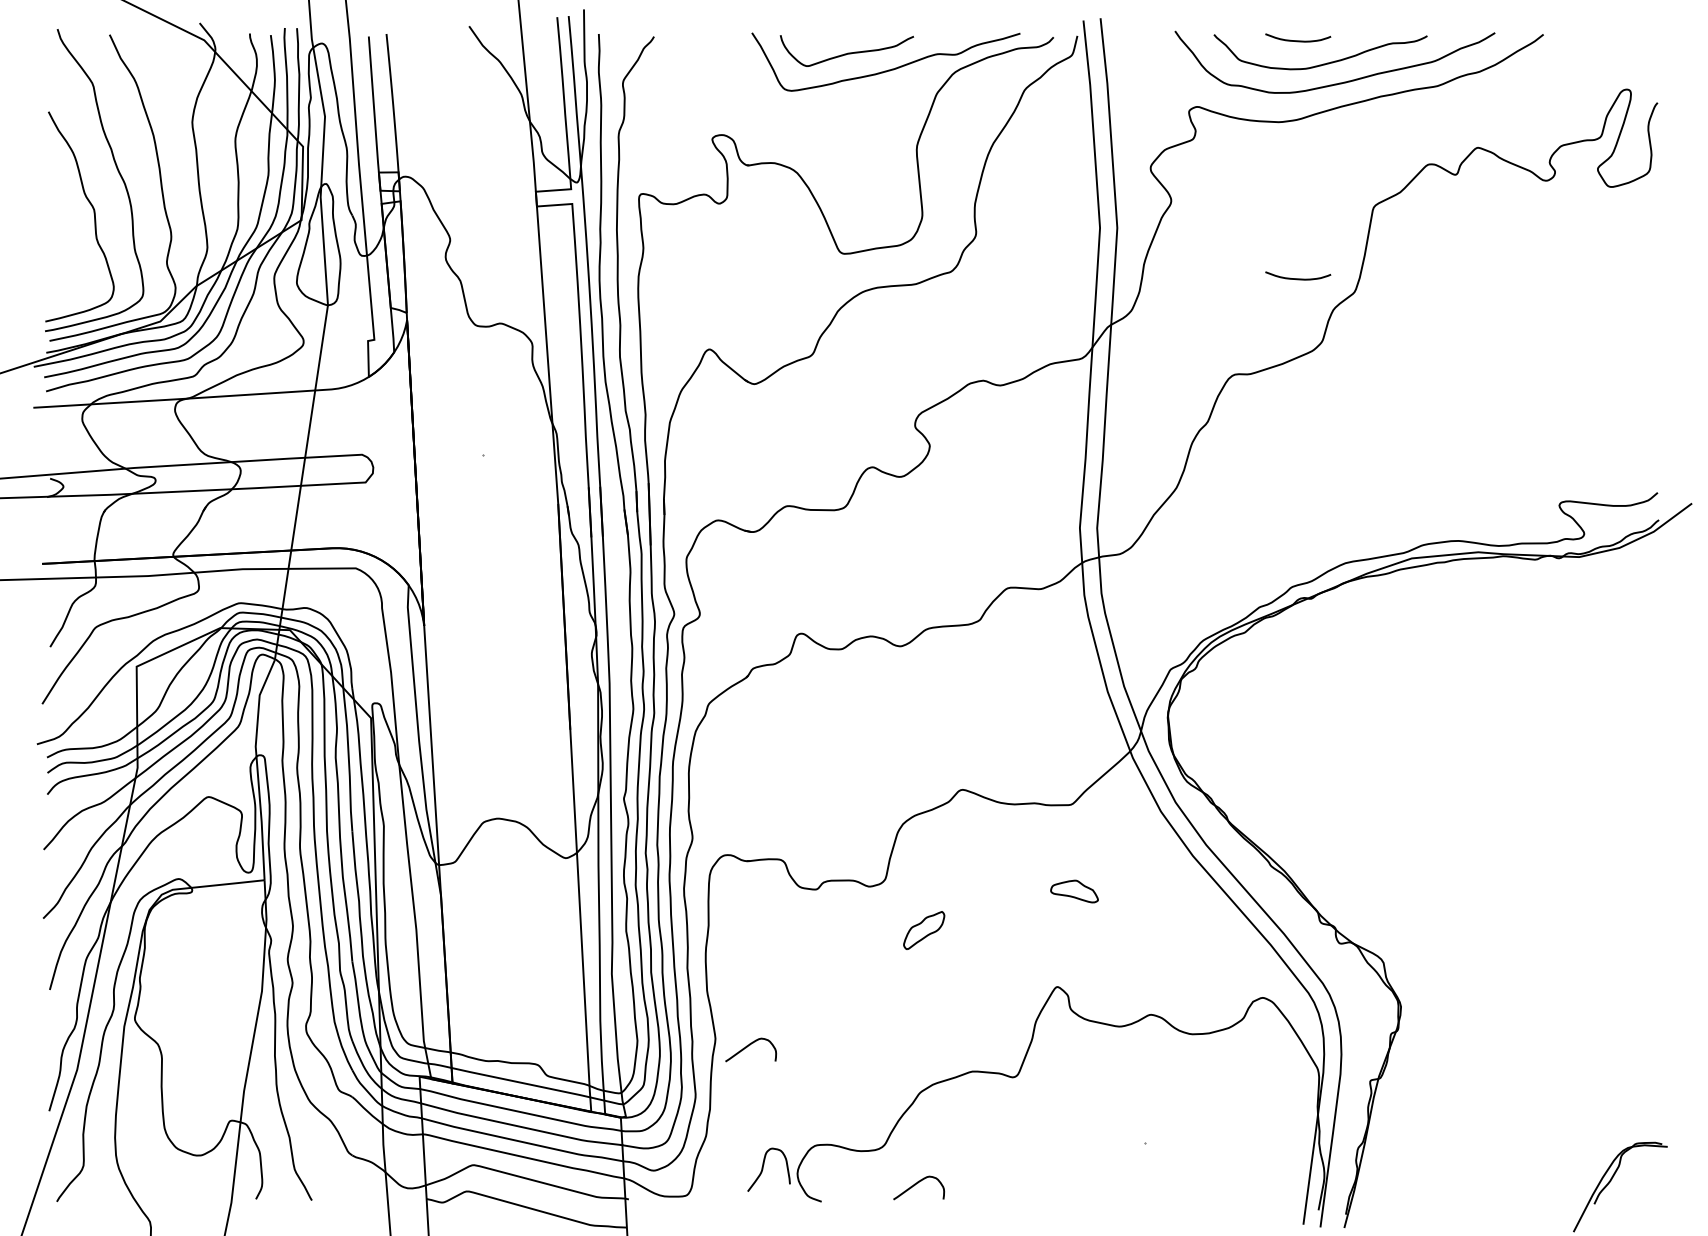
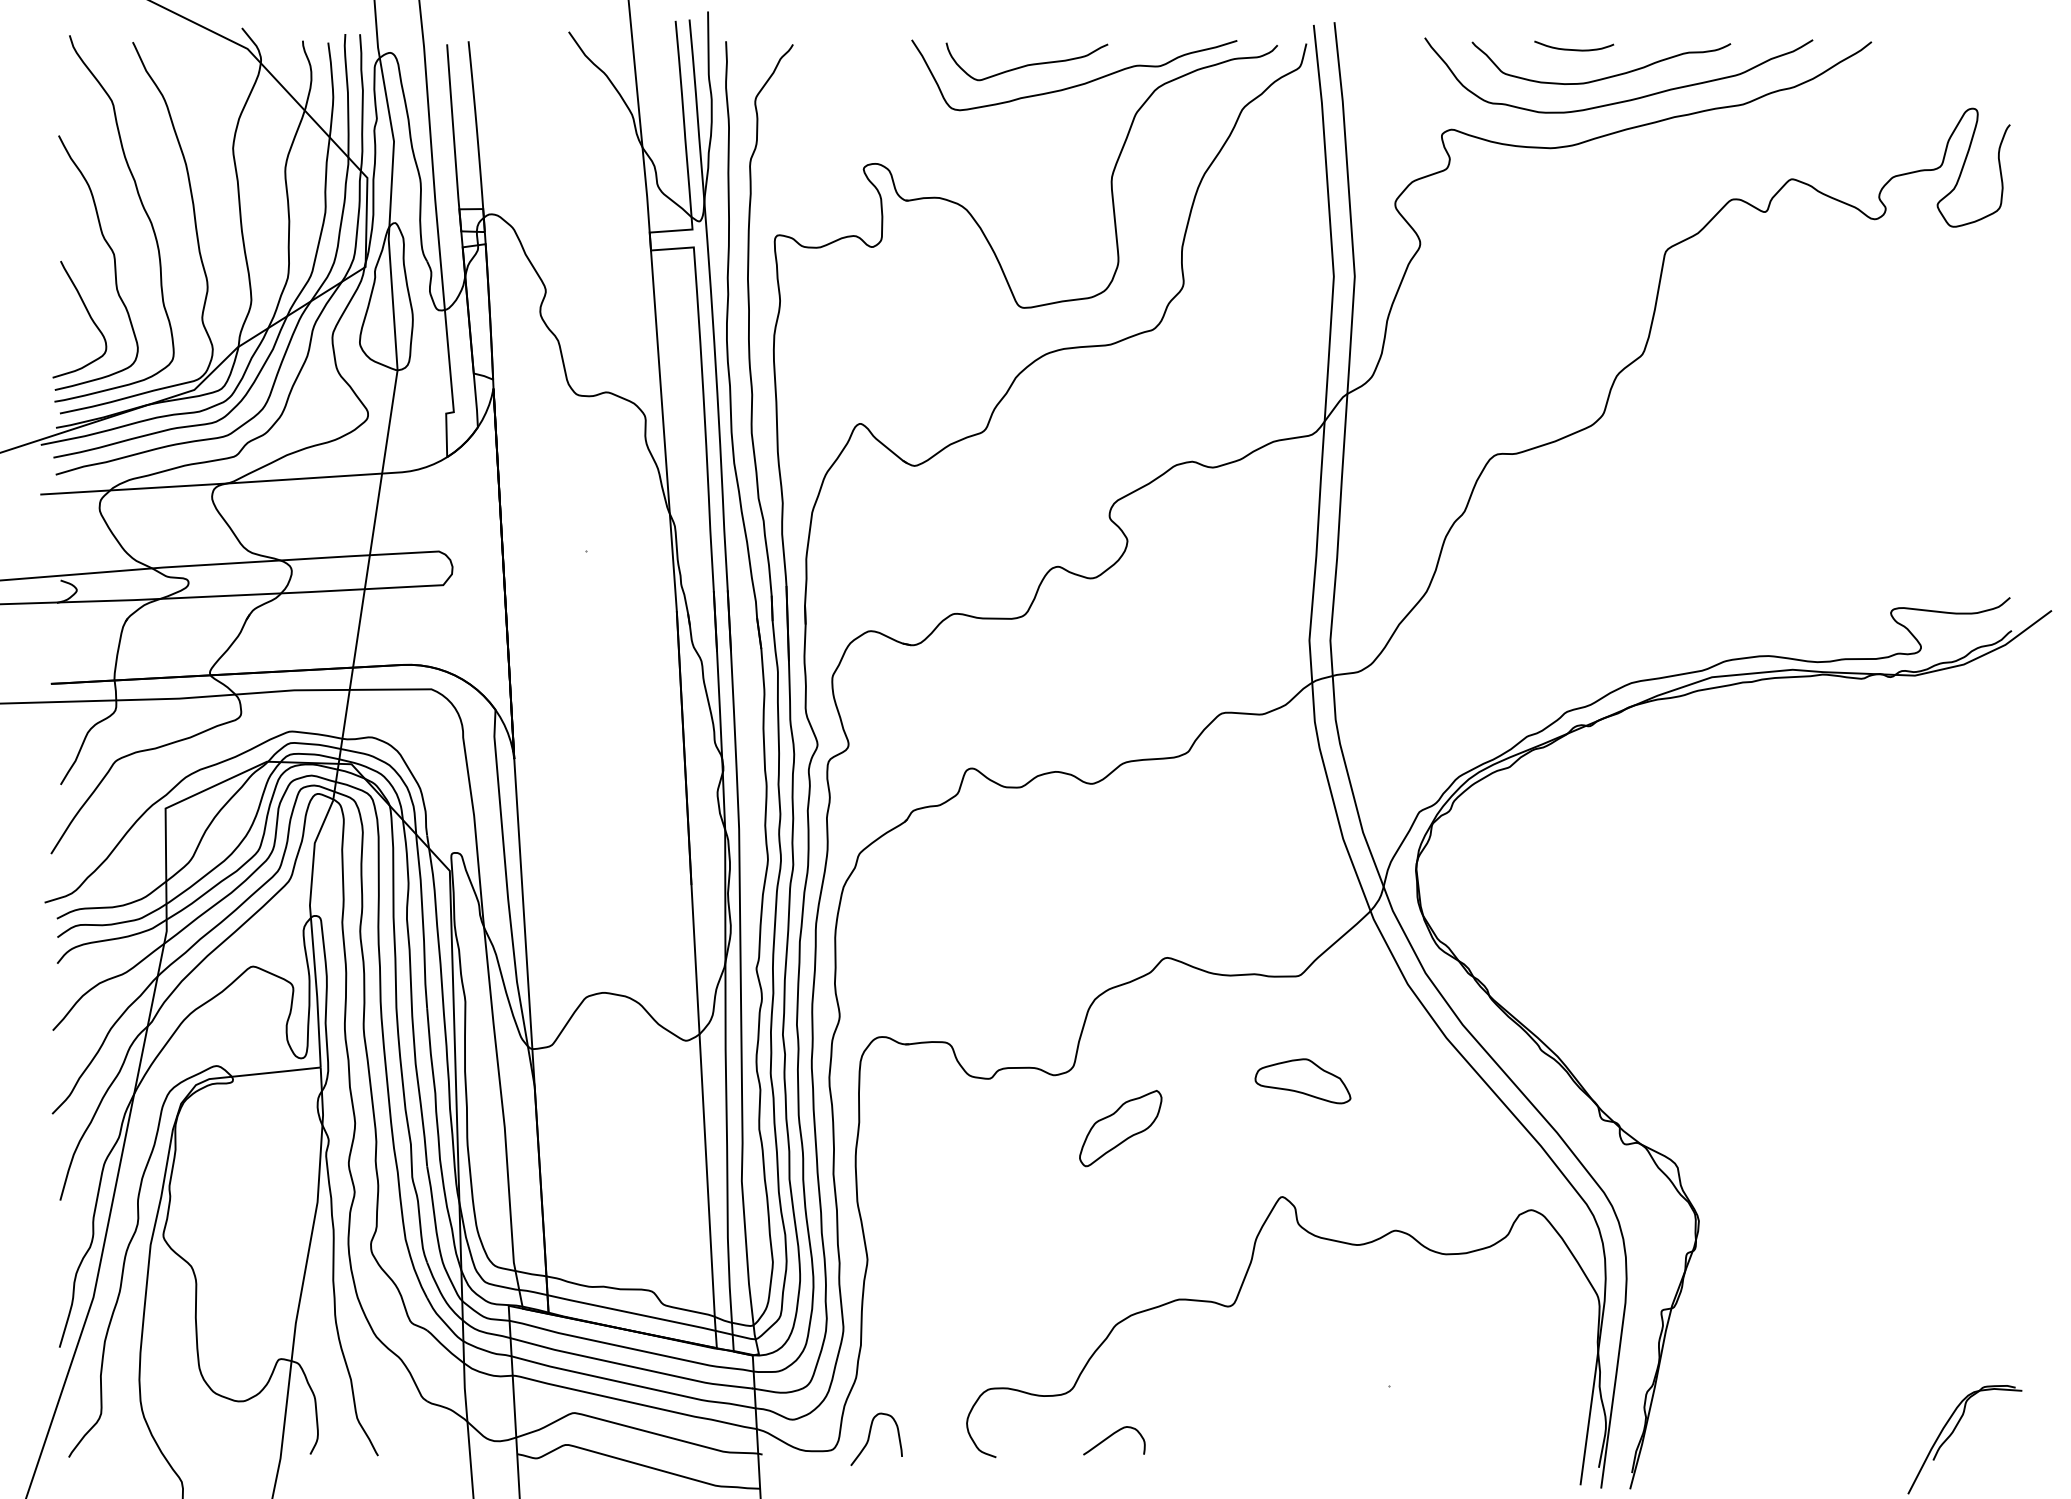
curve: (72, 259) -> (87, 314), added
curve: (1298, 278) -> (1574, 337), removed
part: (1074, 891) -> (1302, 1081), size x1.67
part: (923, 930) -> (1119, 1128), size x1.67
curve: (750, 1045) -> (909, 1267), removed
curve: (763, 1169) -> (869, 1438), moved

